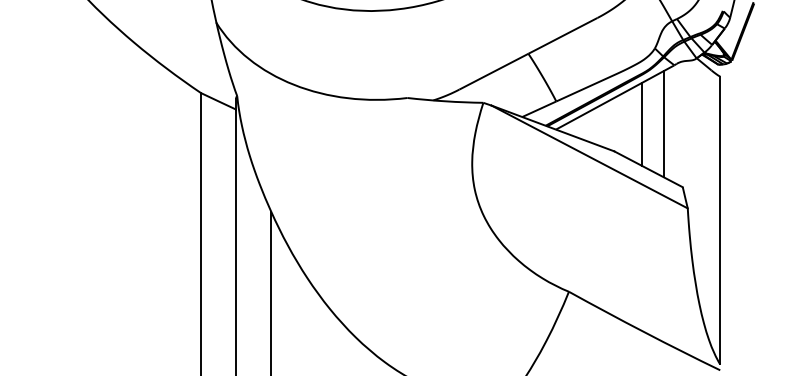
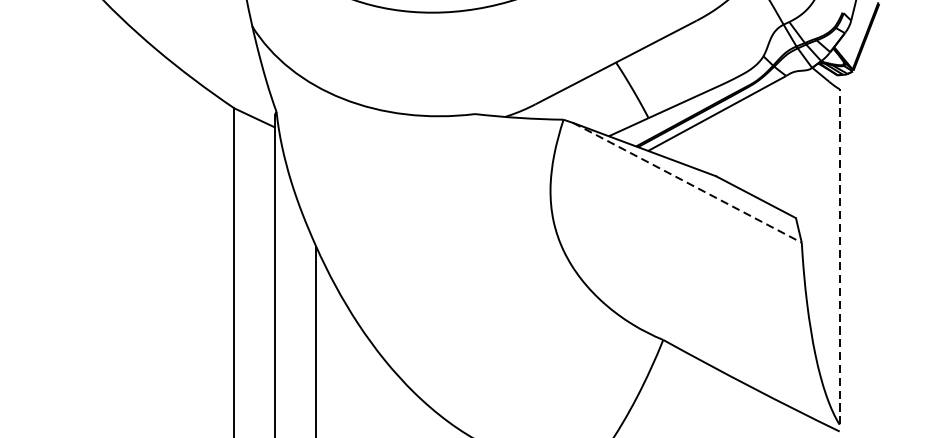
line: (641, 123) -> (747, 143), removed
line: (663, 123) -> (773, 143), removed
line: (589, 157) -> (687, 183), solid -> dashed
line: (720, 220) -> (839, 256), solid -> dashed

